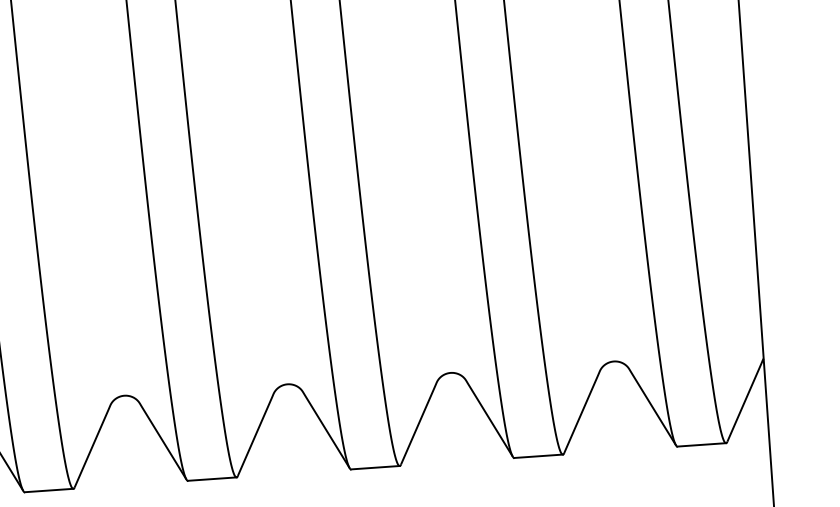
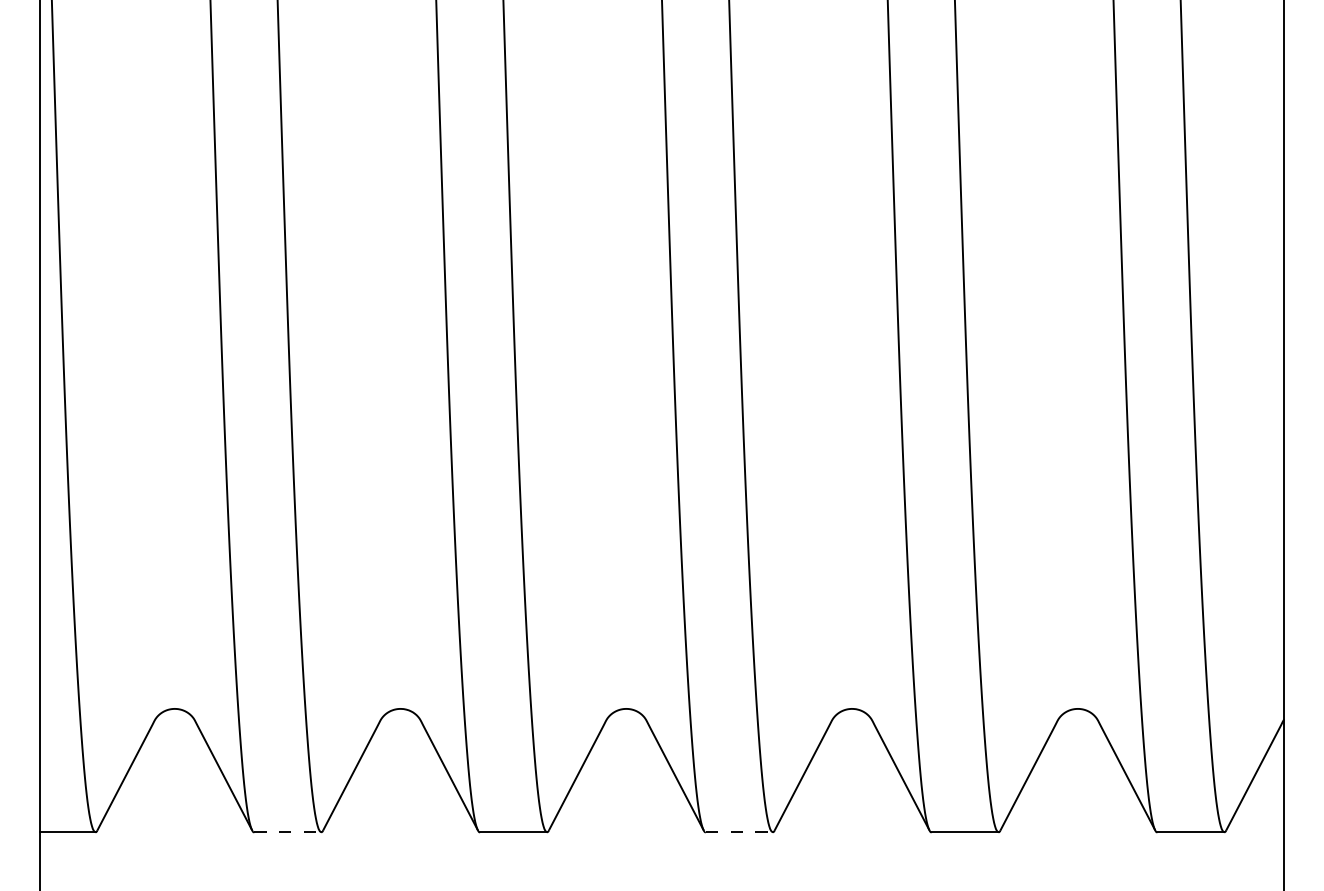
line: (375, 467) -> (739, 832), solid -> dashed
line: (48, 490) -> (287, 832), solid -> dashed

